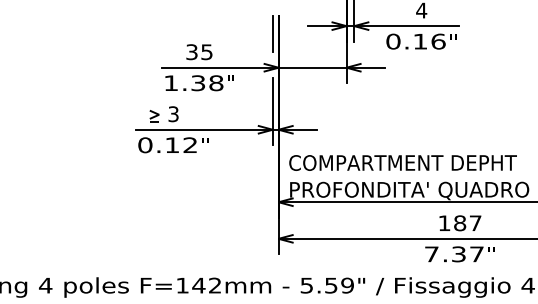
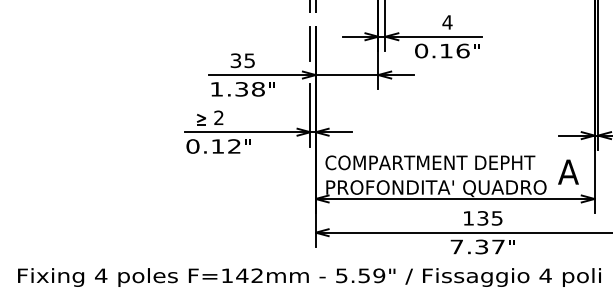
text: (173, 114) -> (218, 118), 3 -> 2
text: (467, 223) -> (489, 218), 187 -> 135

